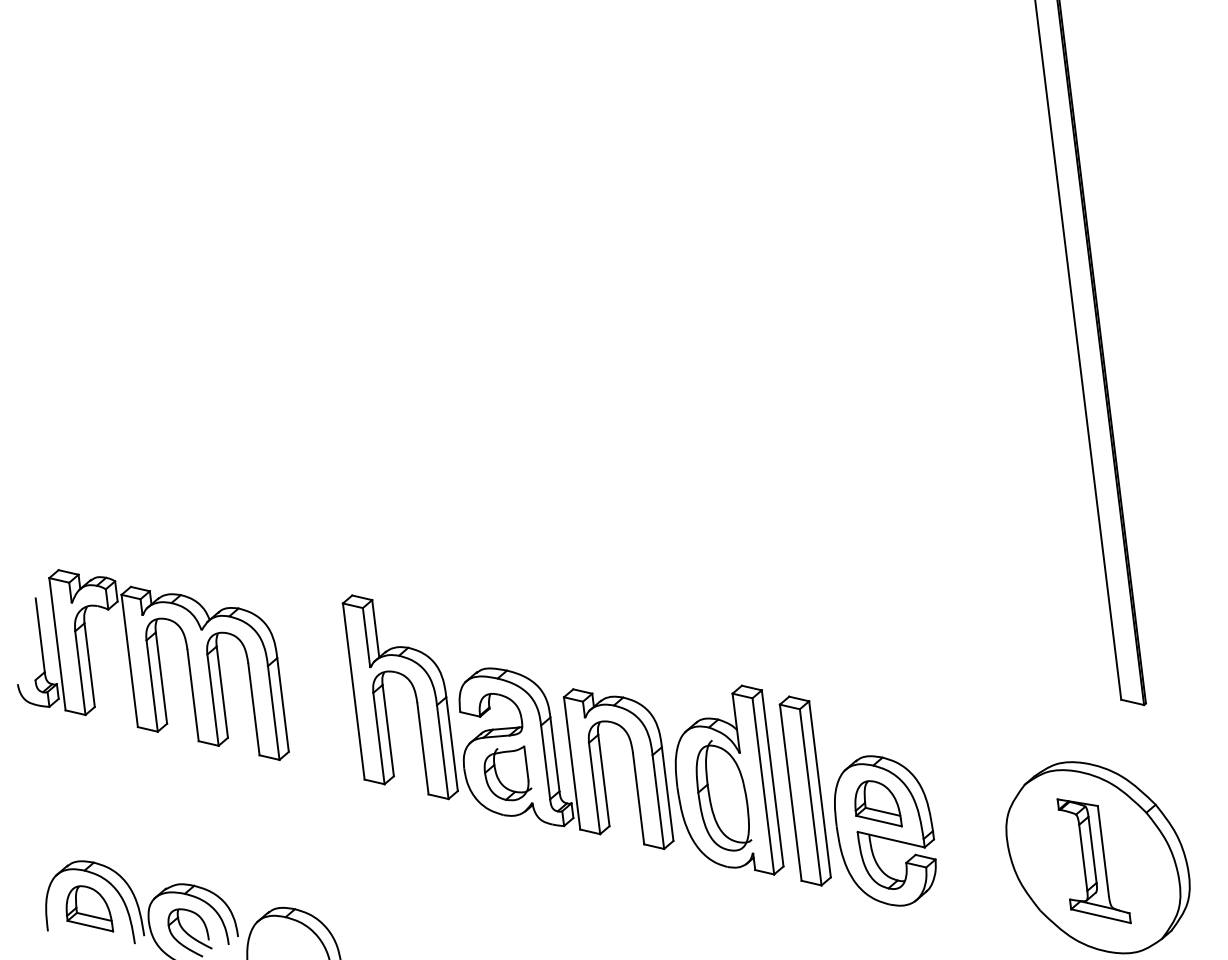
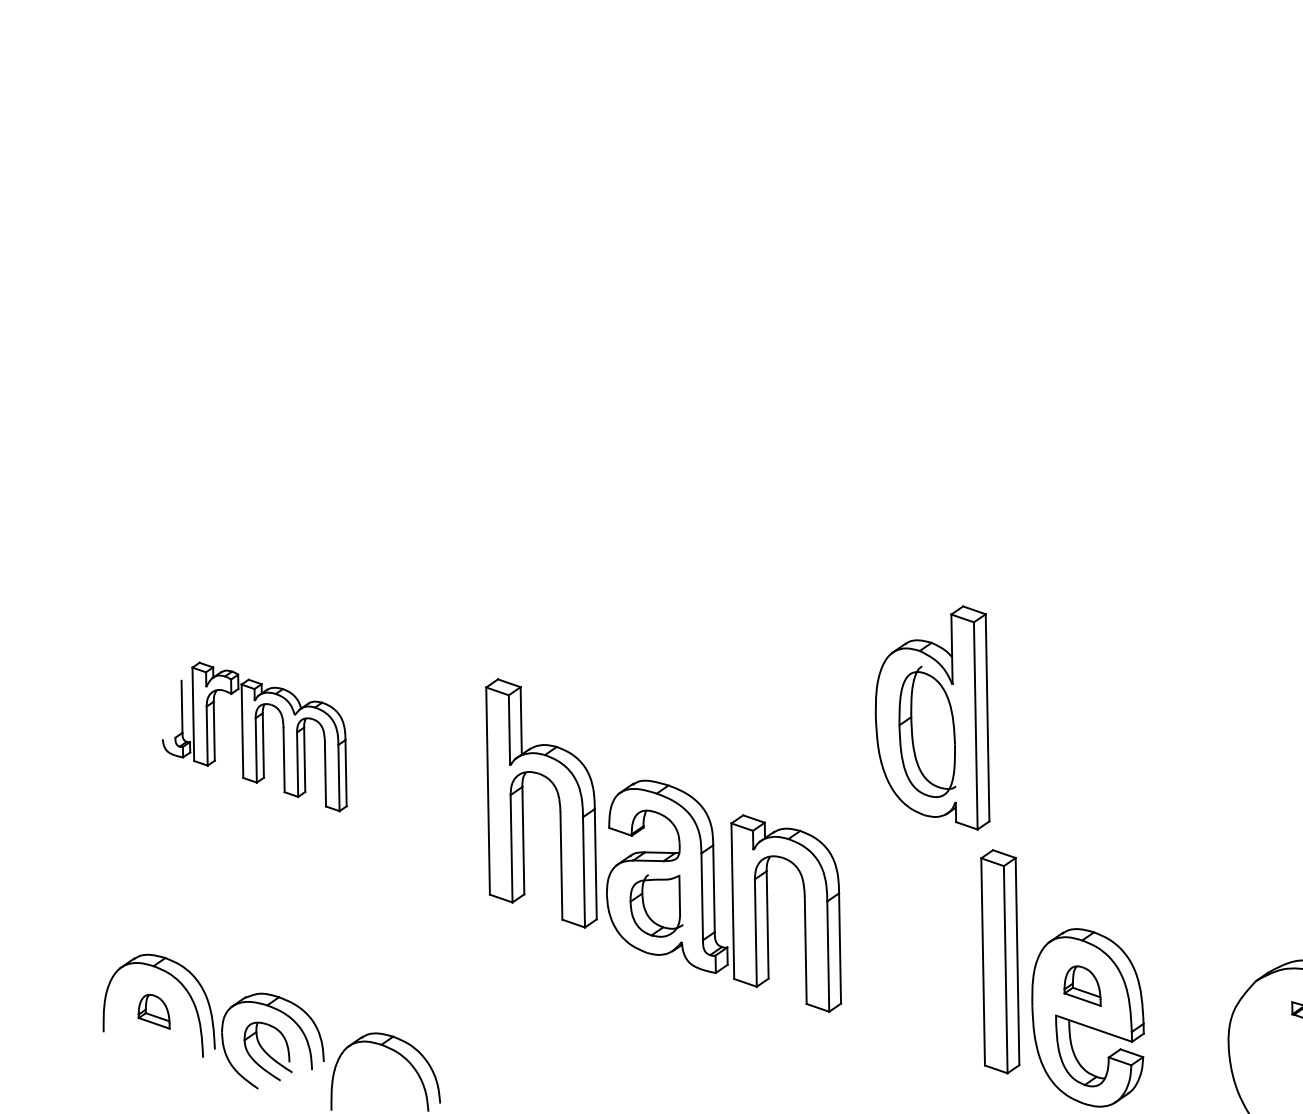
part: (153, 664) -> (258, 735), size x0.6
part: (729, 779) -> (937, 713), moved
part: (878, 803) -> (1083, 985), size x0.7
part: (89, 908) -> (154, 1010), size x0.6

